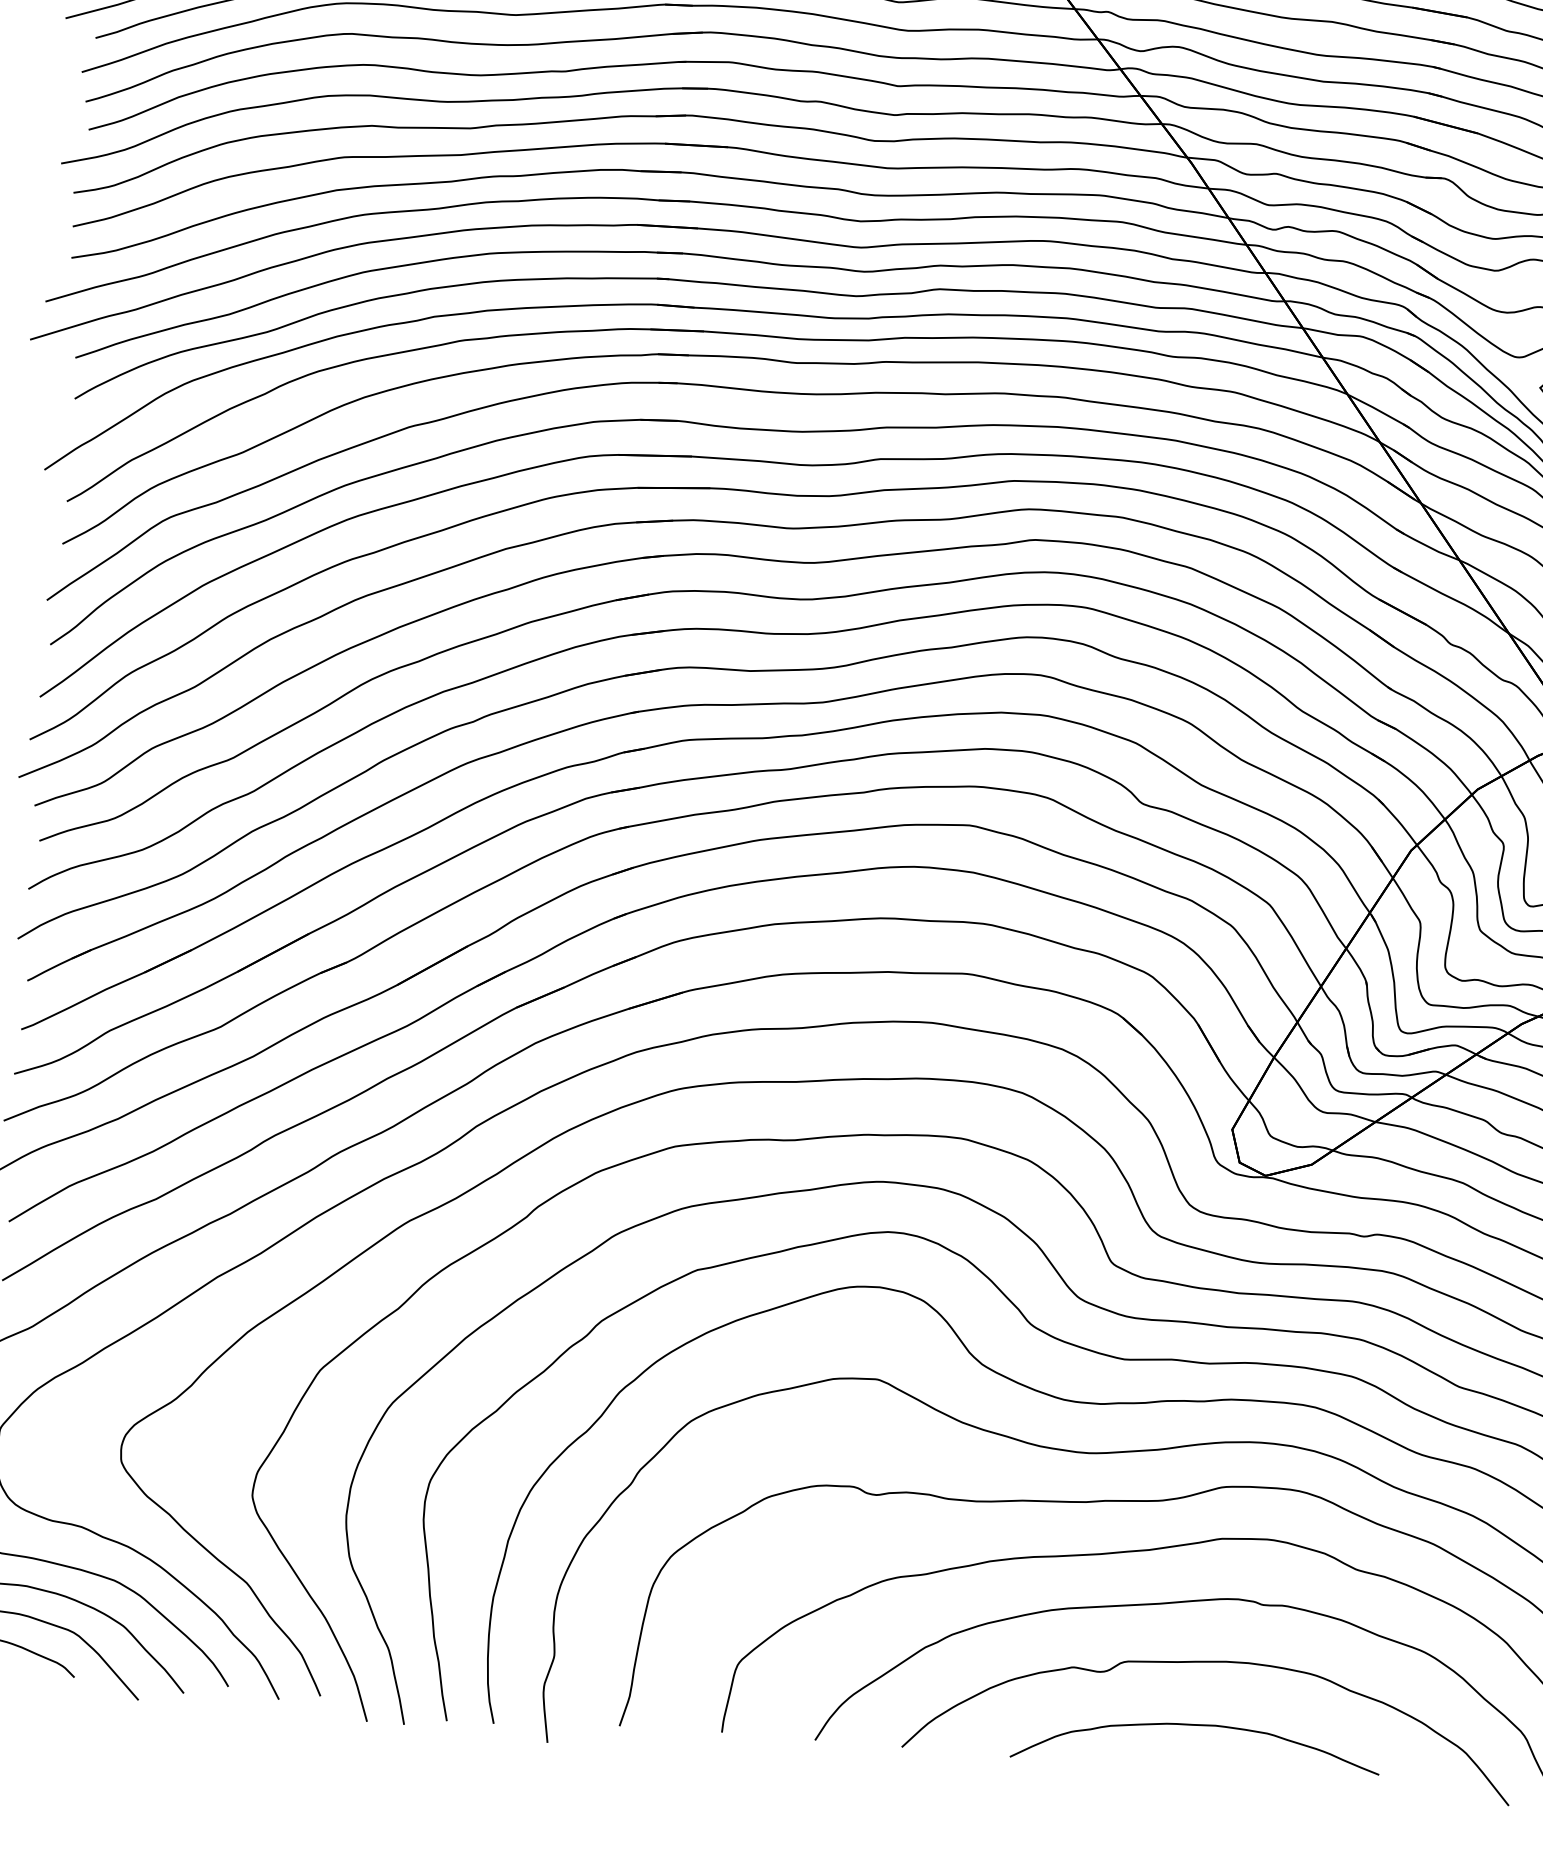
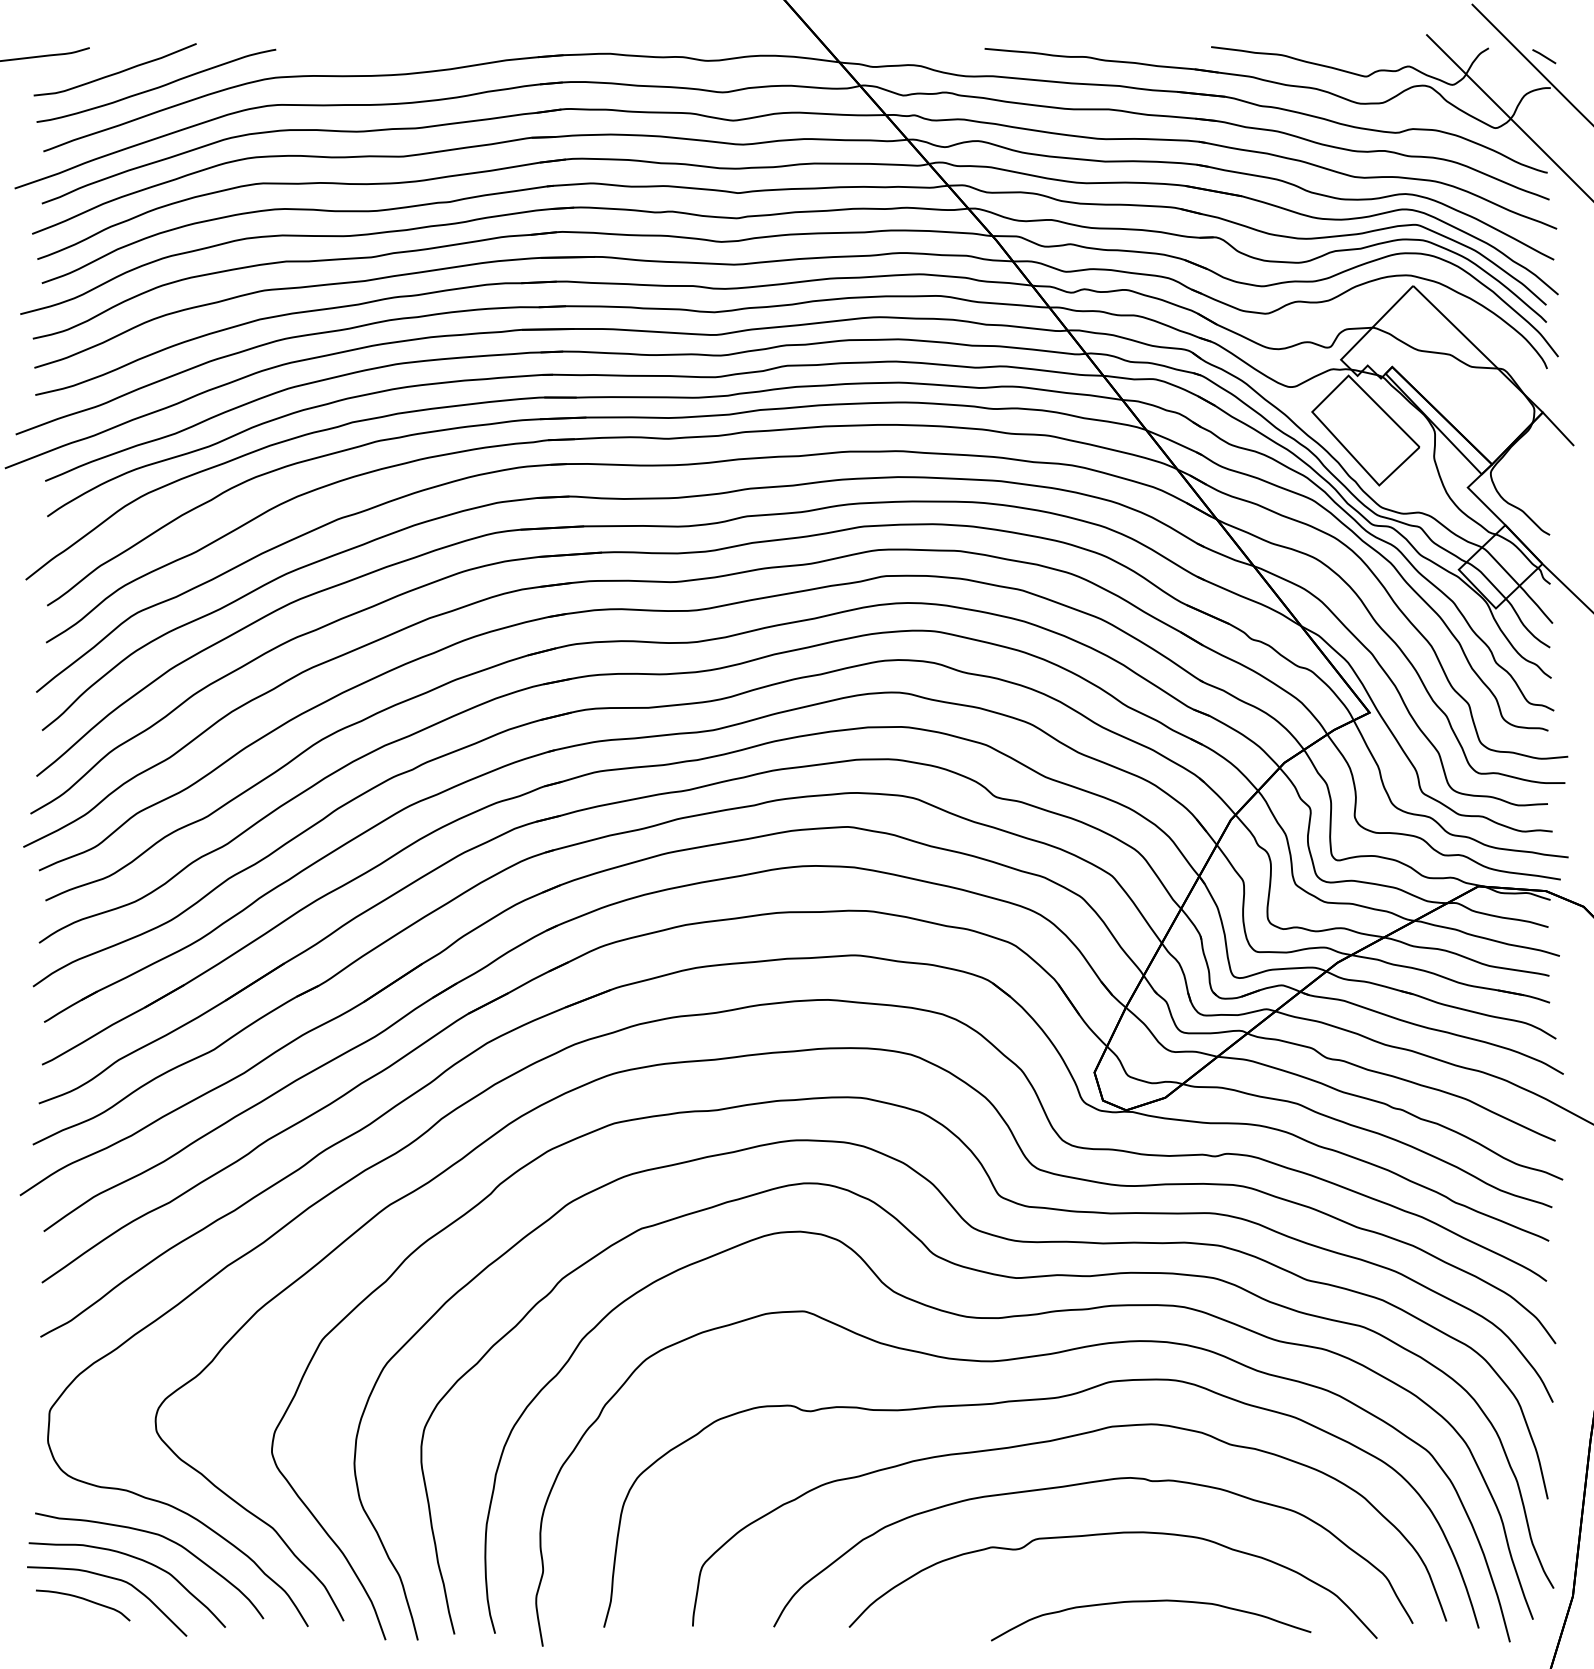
curve: (1195, 1726) -> (1149, 1602), moved

